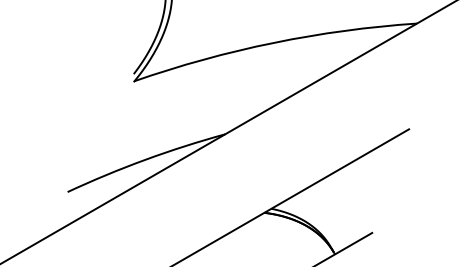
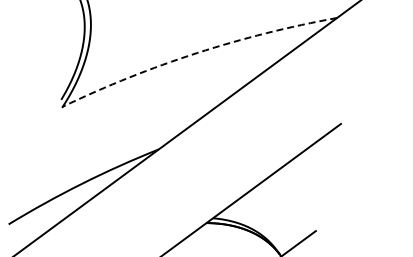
line: (273, 42) -> (196, 52), solid -> dashed

